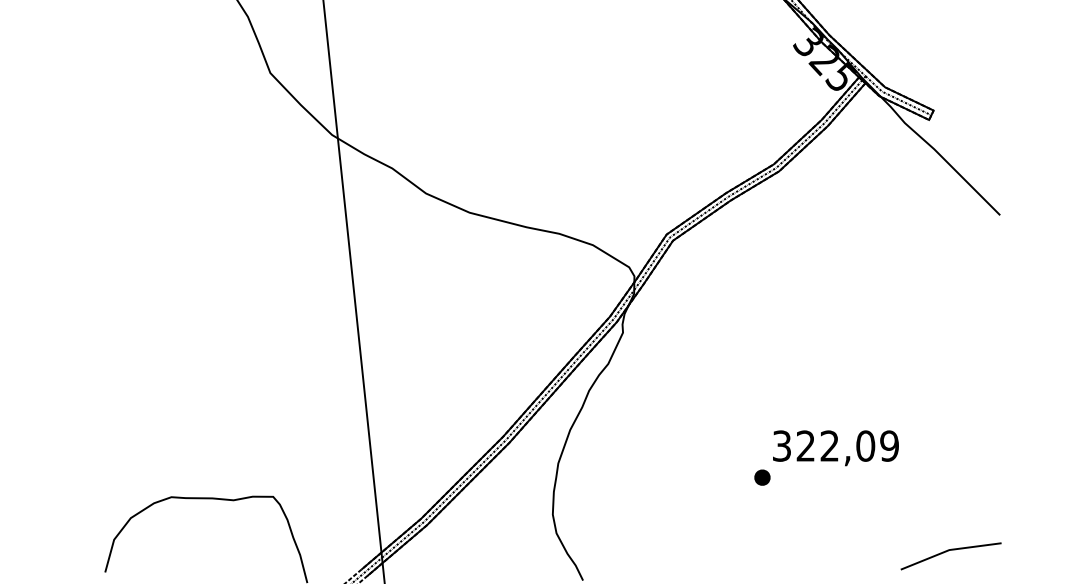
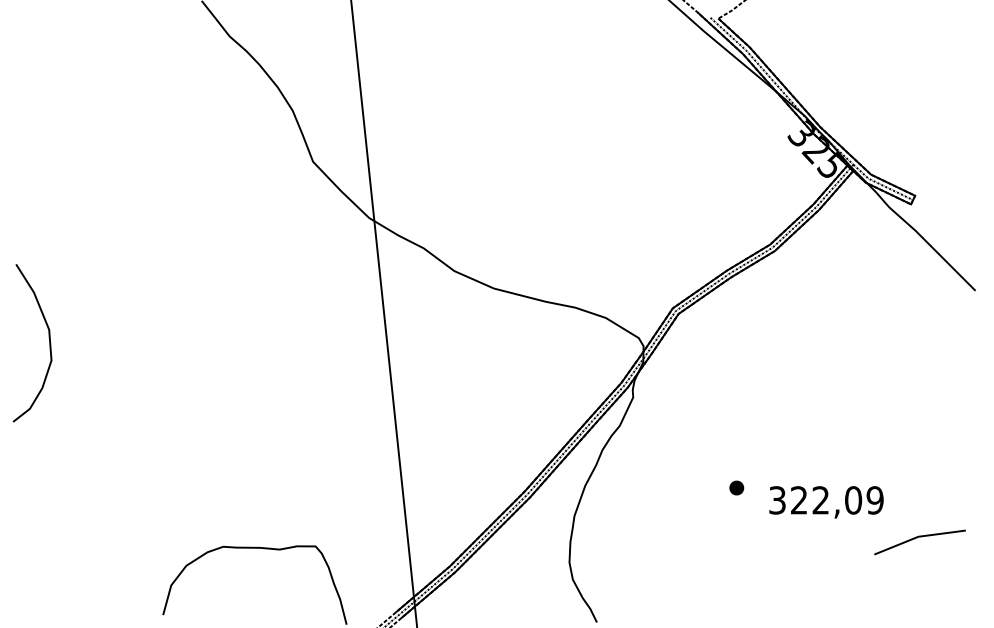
part: (762, 477) -> (736, 487), moved
line: (948, 551) -> (917, 538), moved

